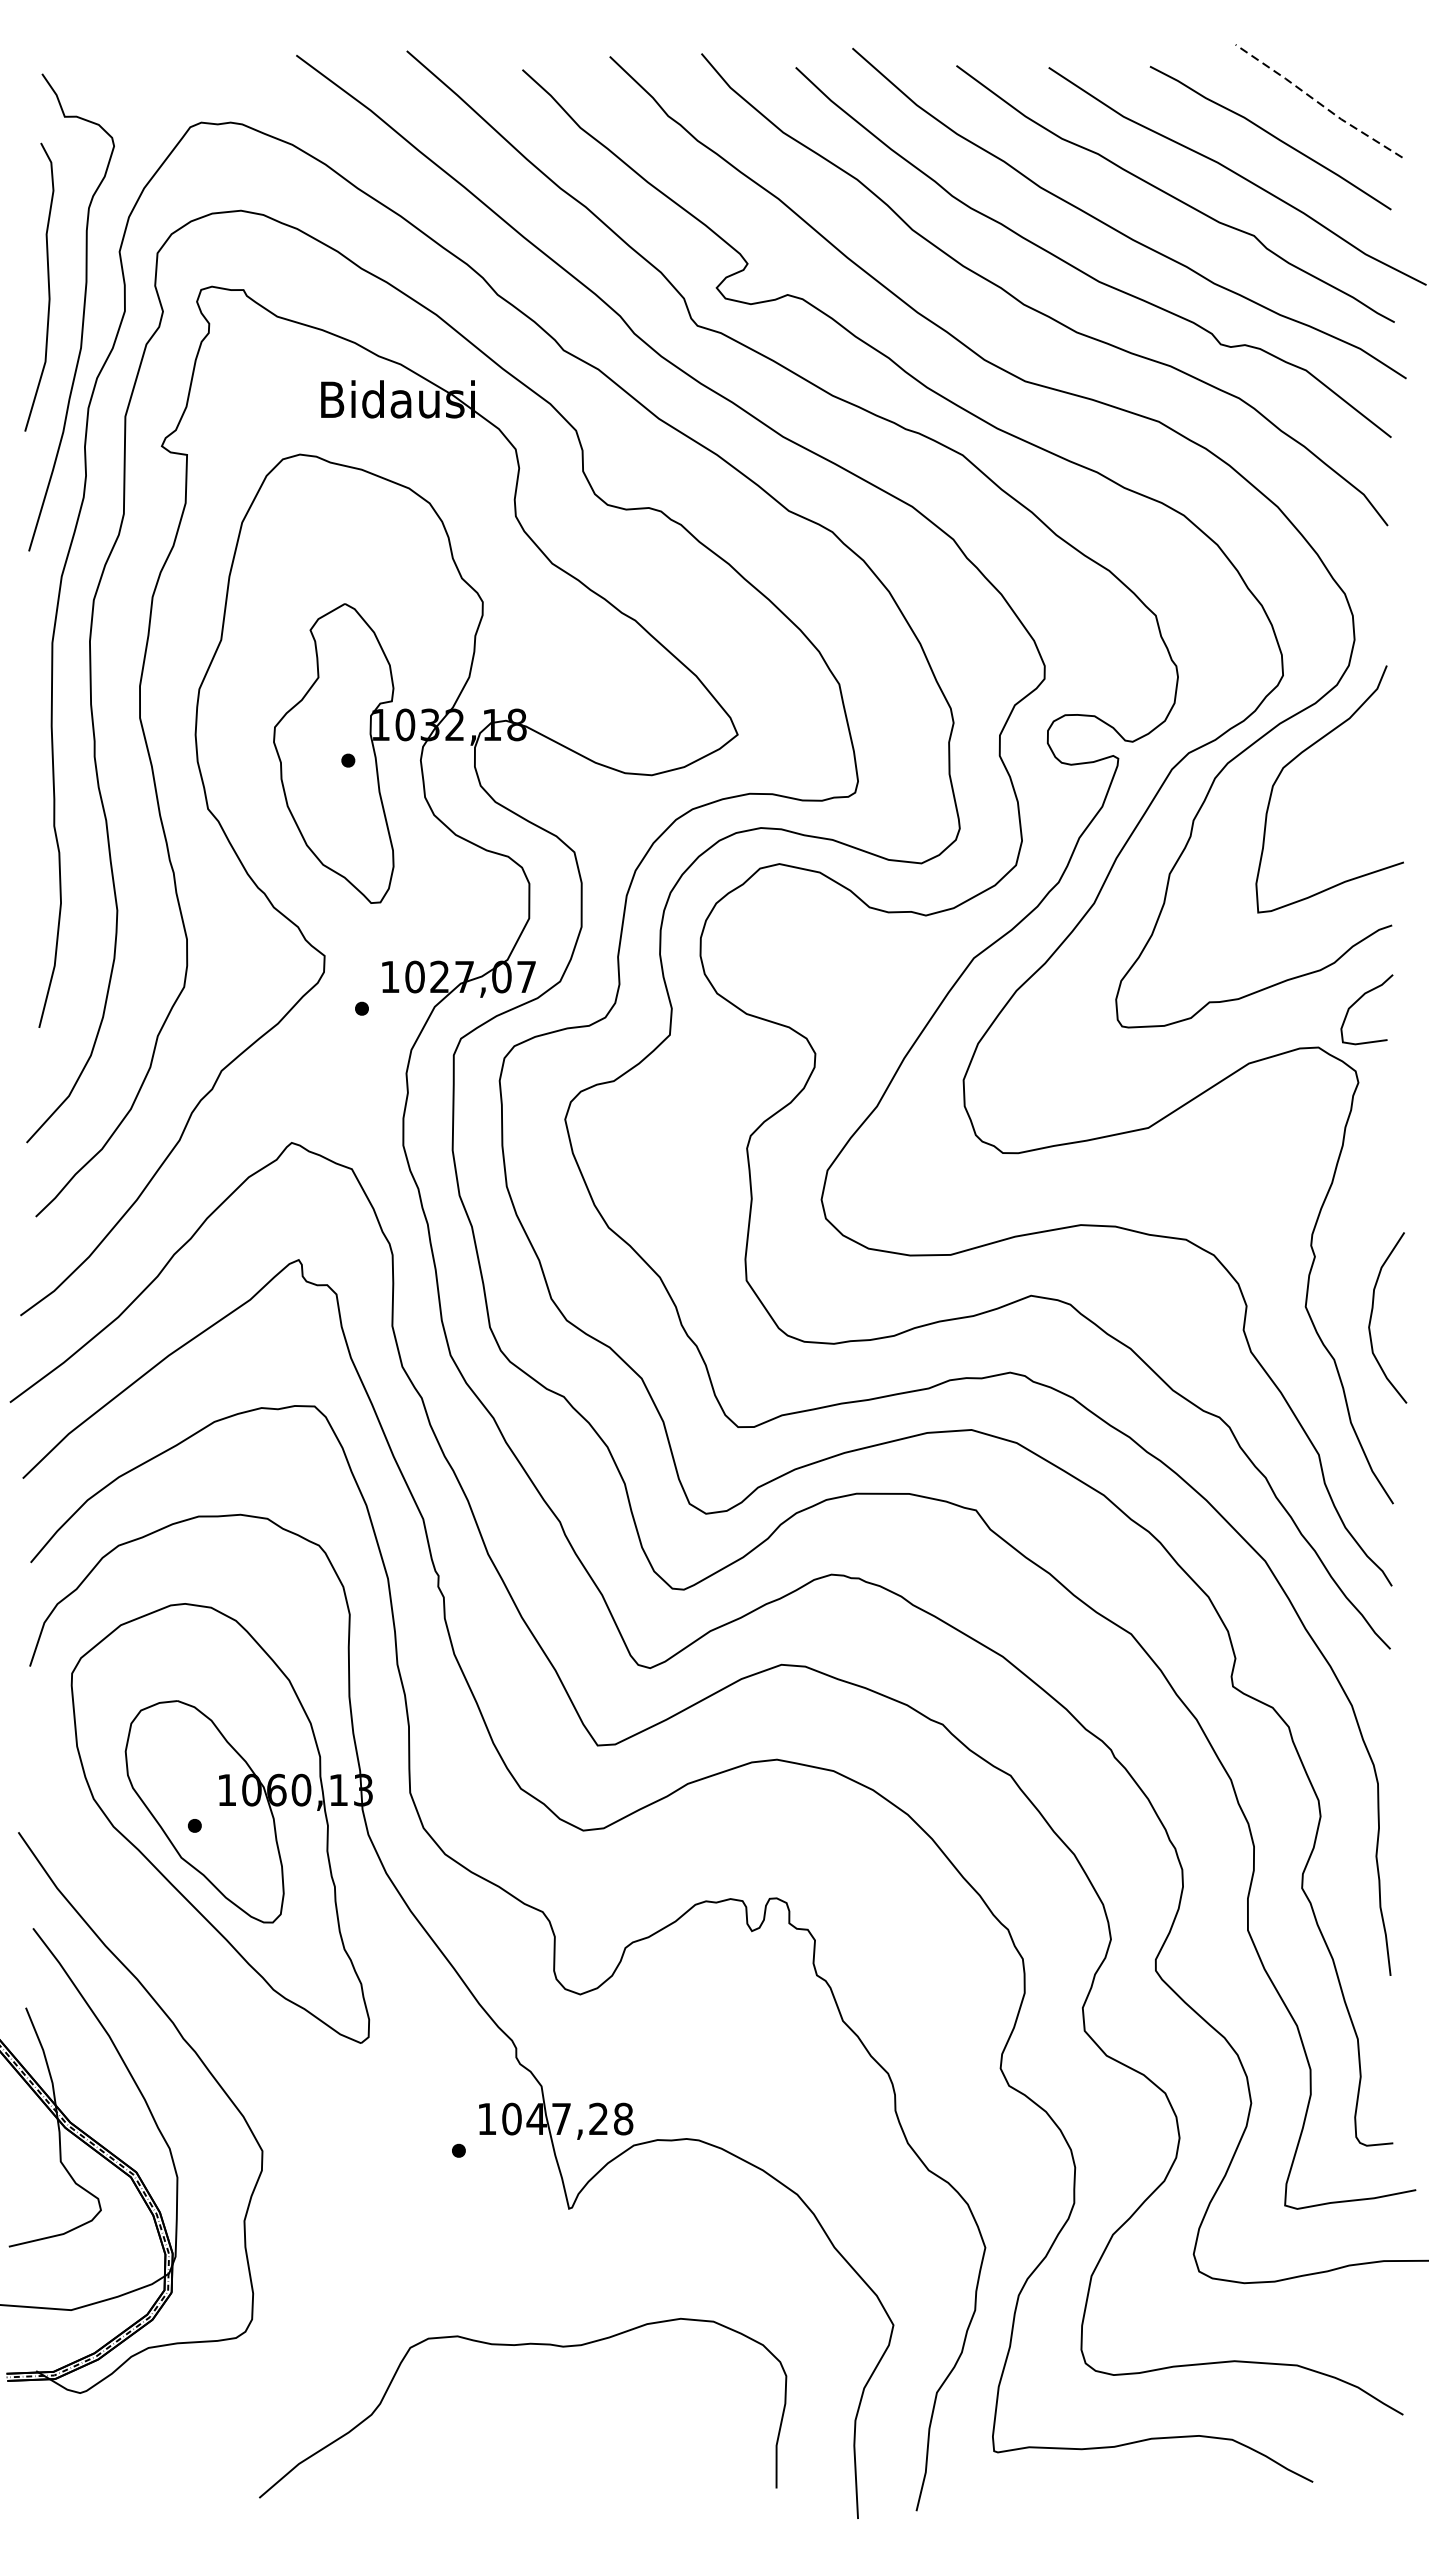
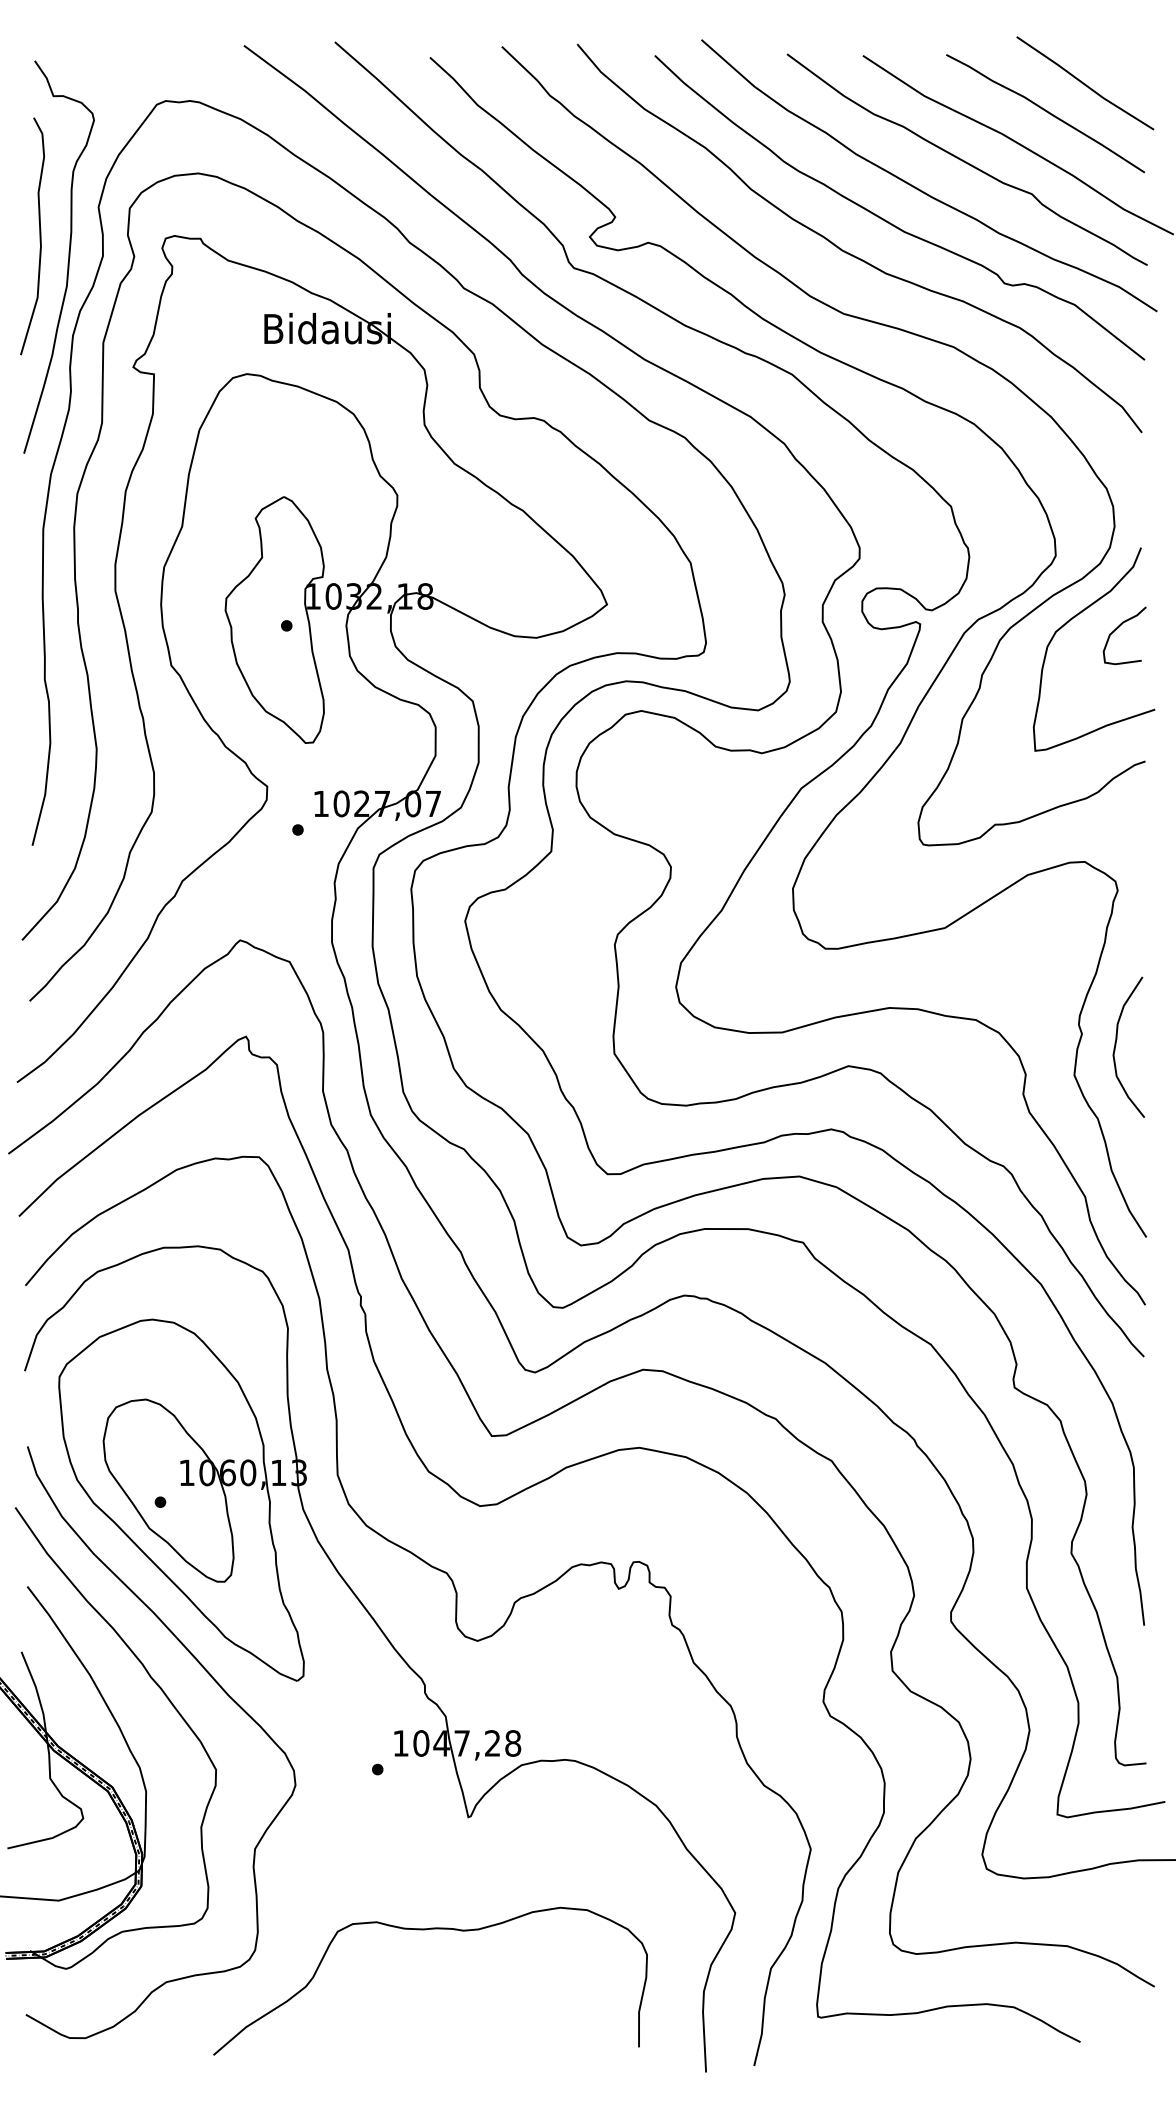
line: (1317, 102) -> (1084, 84), dashed -> solid
curve: (1359, 1000) -> (1118, 628), moved
curve: (1372, 1315) -> (1116, 1045), moved
curve: (269, 2053) -> (221, 1689), added

